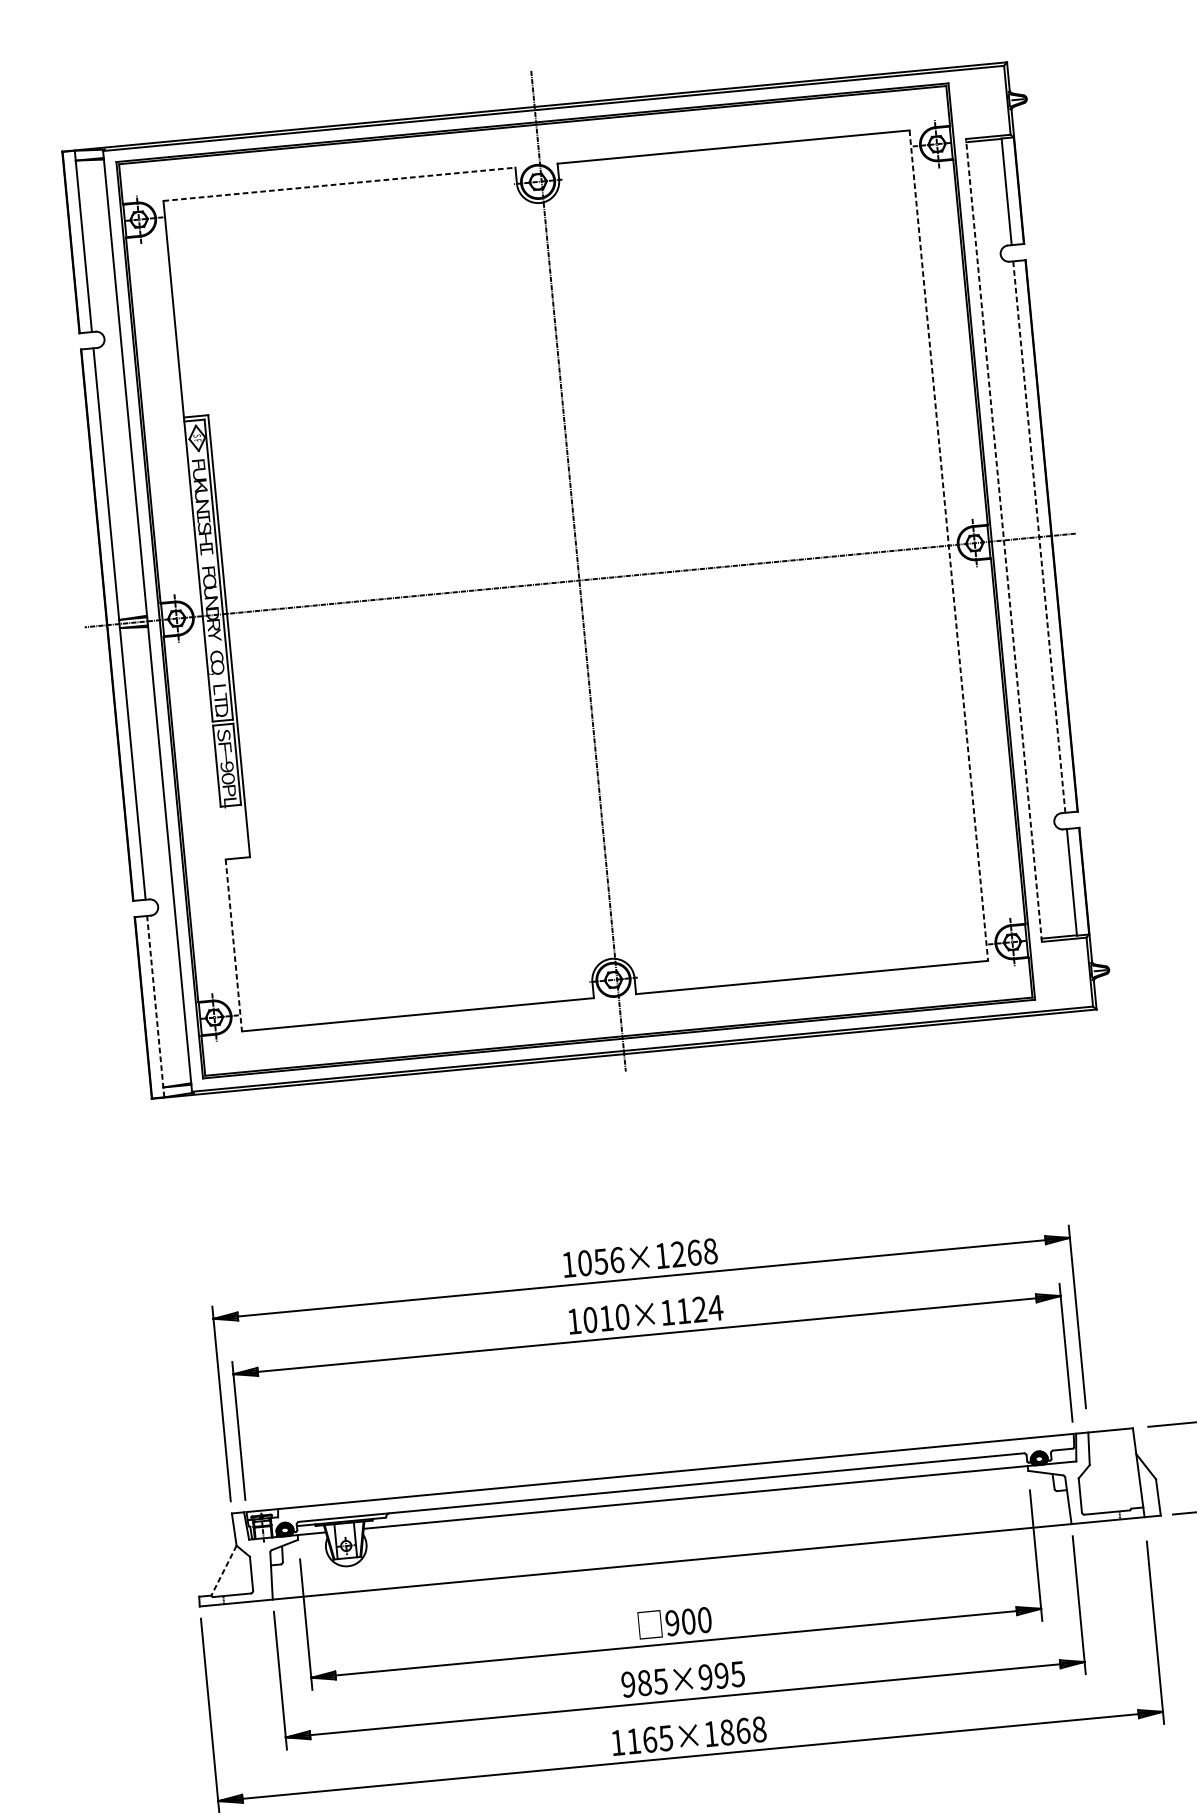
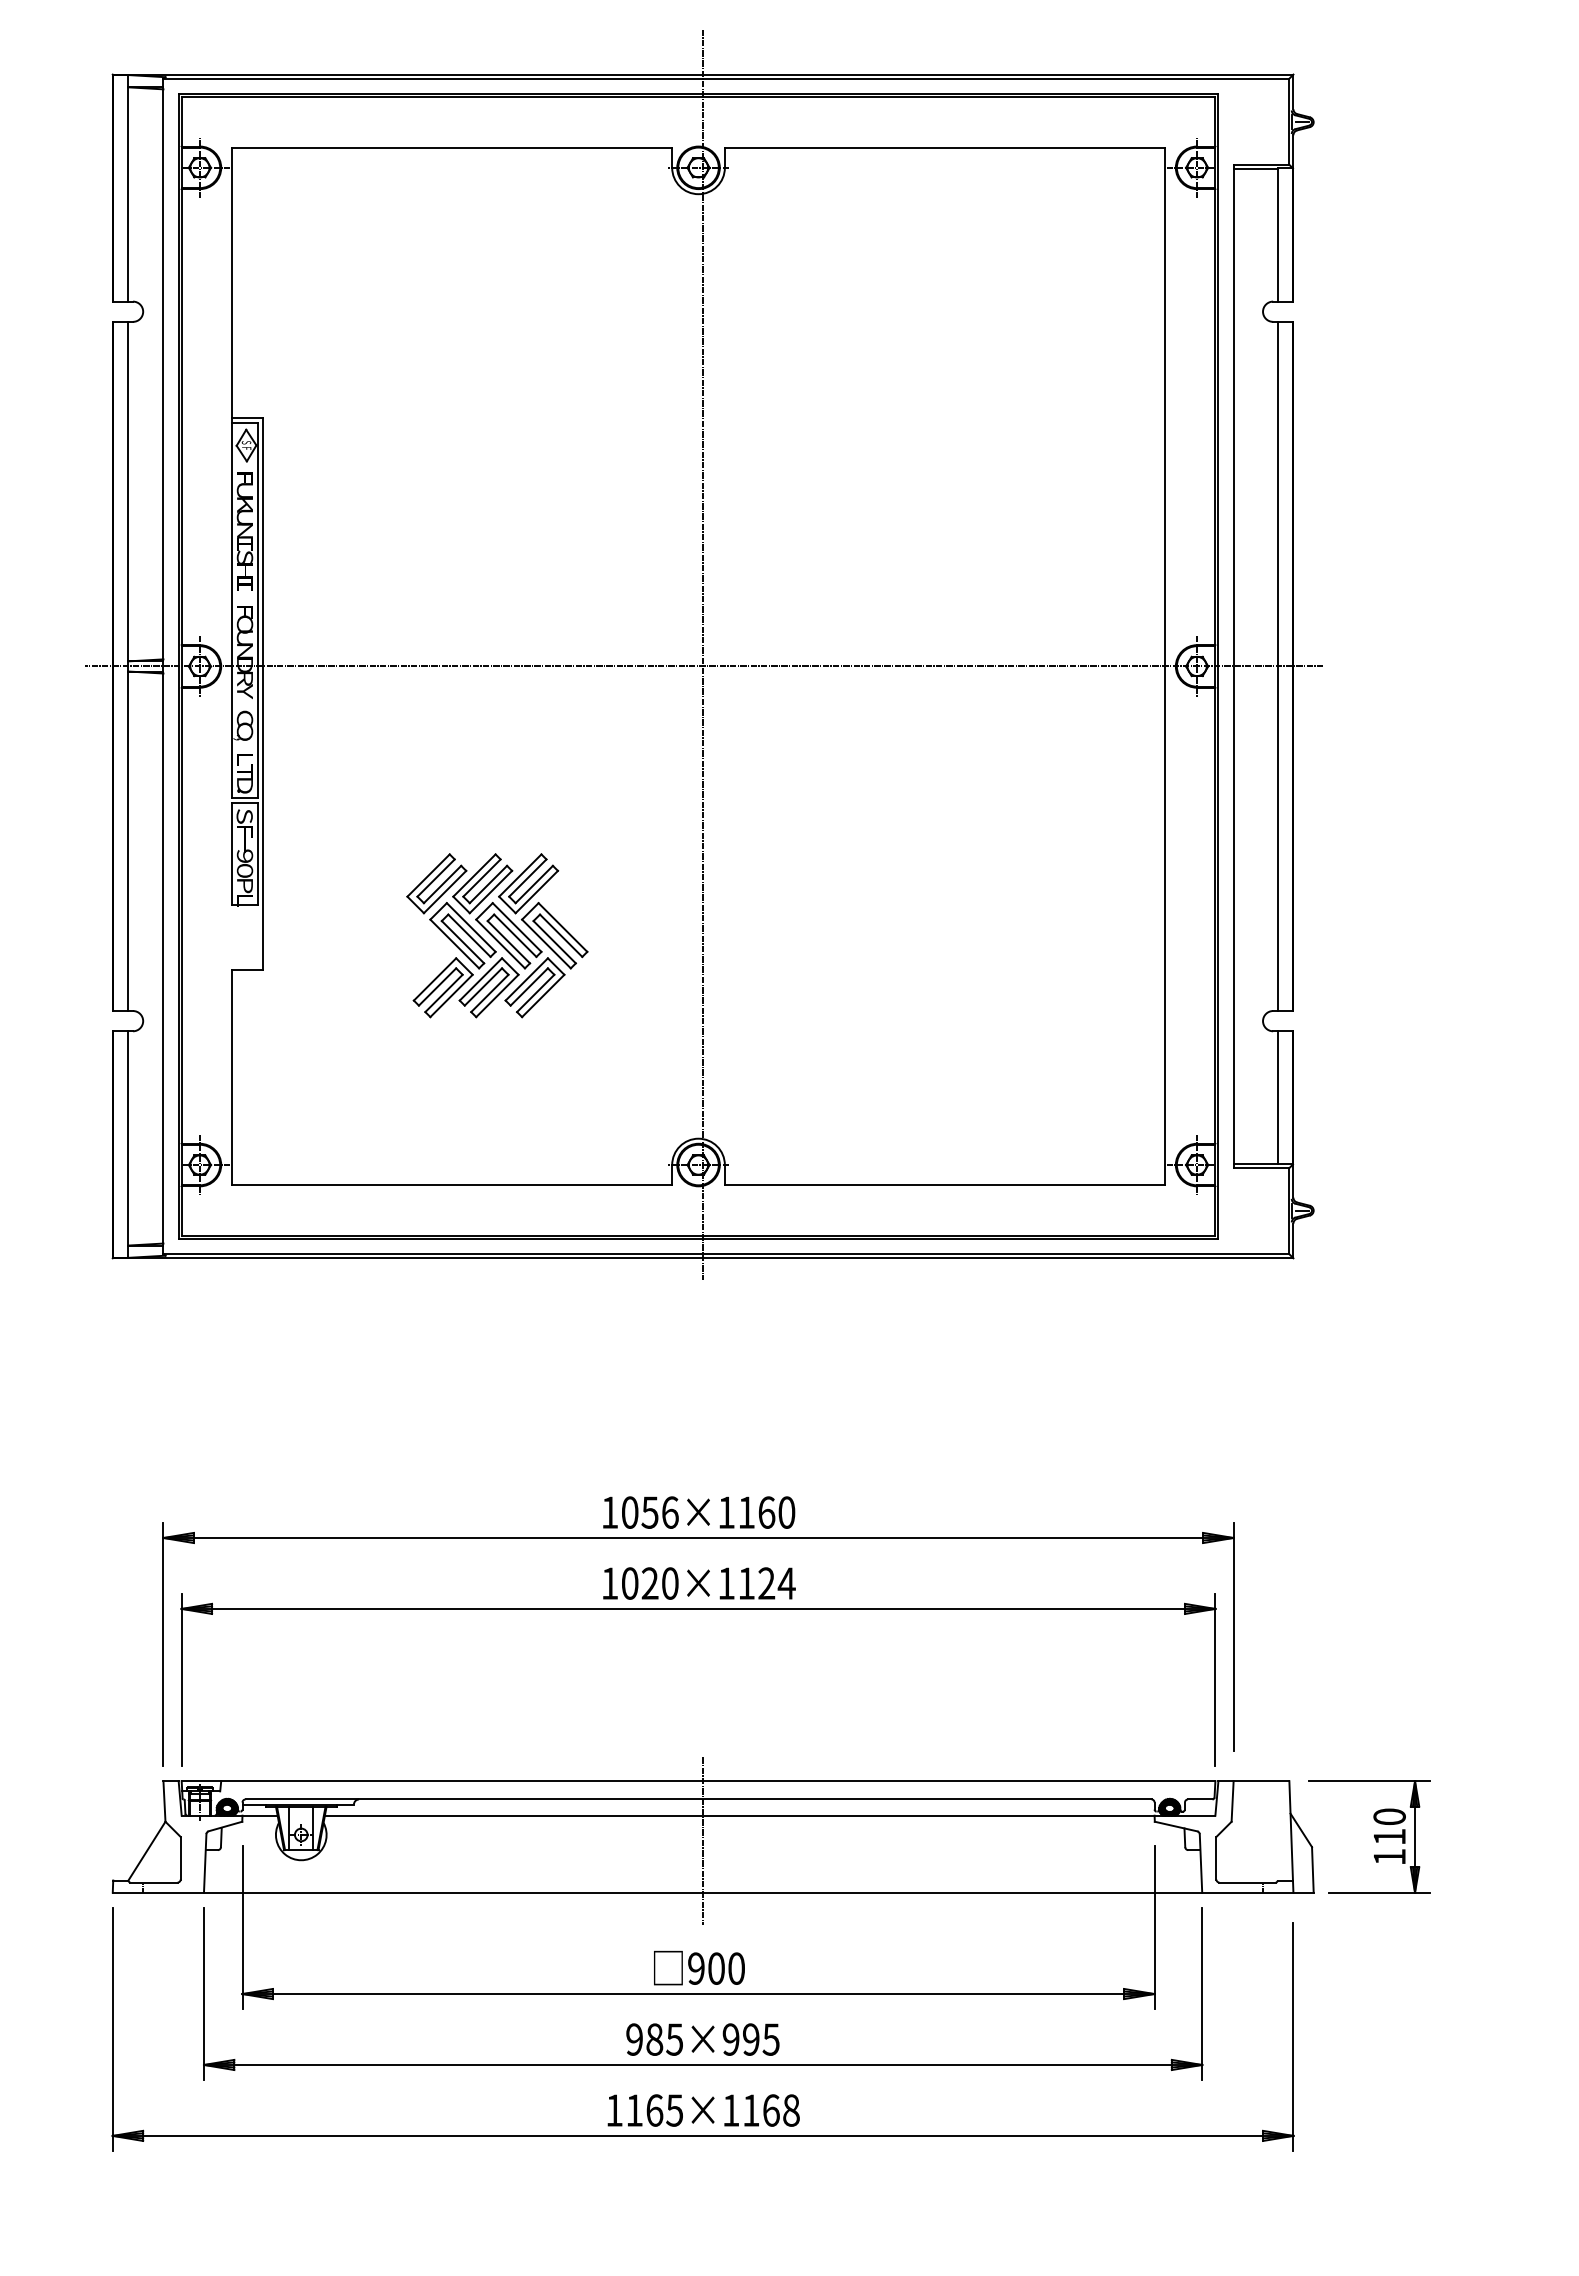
line: (339, 184) -> (452, 147), dashed -> solid
line: (1039, 537) -> (1277, 666), dashed -> solid
line: (1003, 540) -> (1233, 666), dashed -> solid
line: (948, 545) -> (1164, 666), dashed -> solid
part: (435, 811) -> (497, 935), added
line: (234, 945) -> (232, 1078), dashed -> solid
line: (155, 1006) -> (128, 1144), dashed -> solid
text: (694, 1252) -> (766, 1512), 1056×1268 -> 1056×1160
text: (605, 1318) -> (649, 1583), 1010×1124 -> 1020×1124
line: (668, 1520) -> (703, 1840), added
line: (223, 1570) -> (146, 1851), dashed -> solid
text: (727, 1732) -> (751, 2110), 1165×1868 -> 1165×1168

